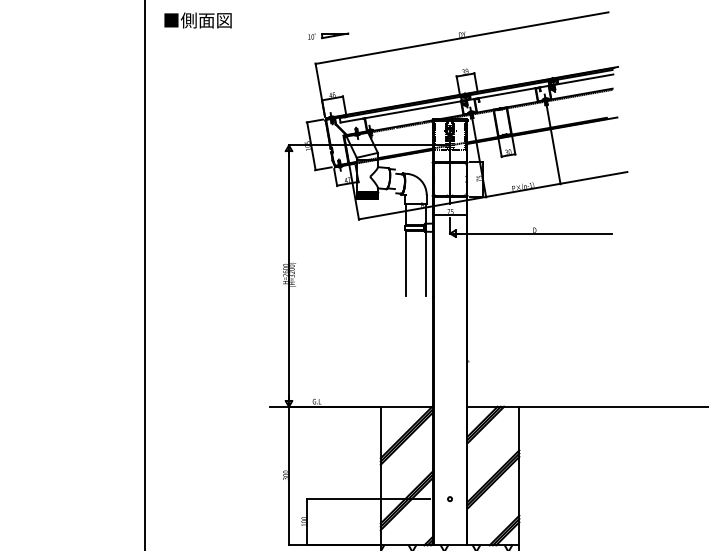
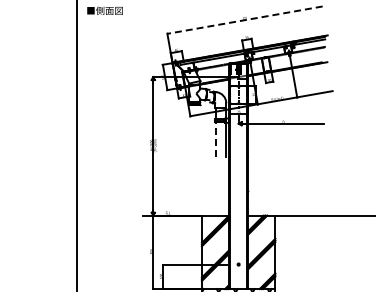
part: (329, 35) -> (174, 18), removed
line: (462, 38) -> (245, 20), solid -> dashed
line: (406, 261) -> (215, 138), solid -> dashed

